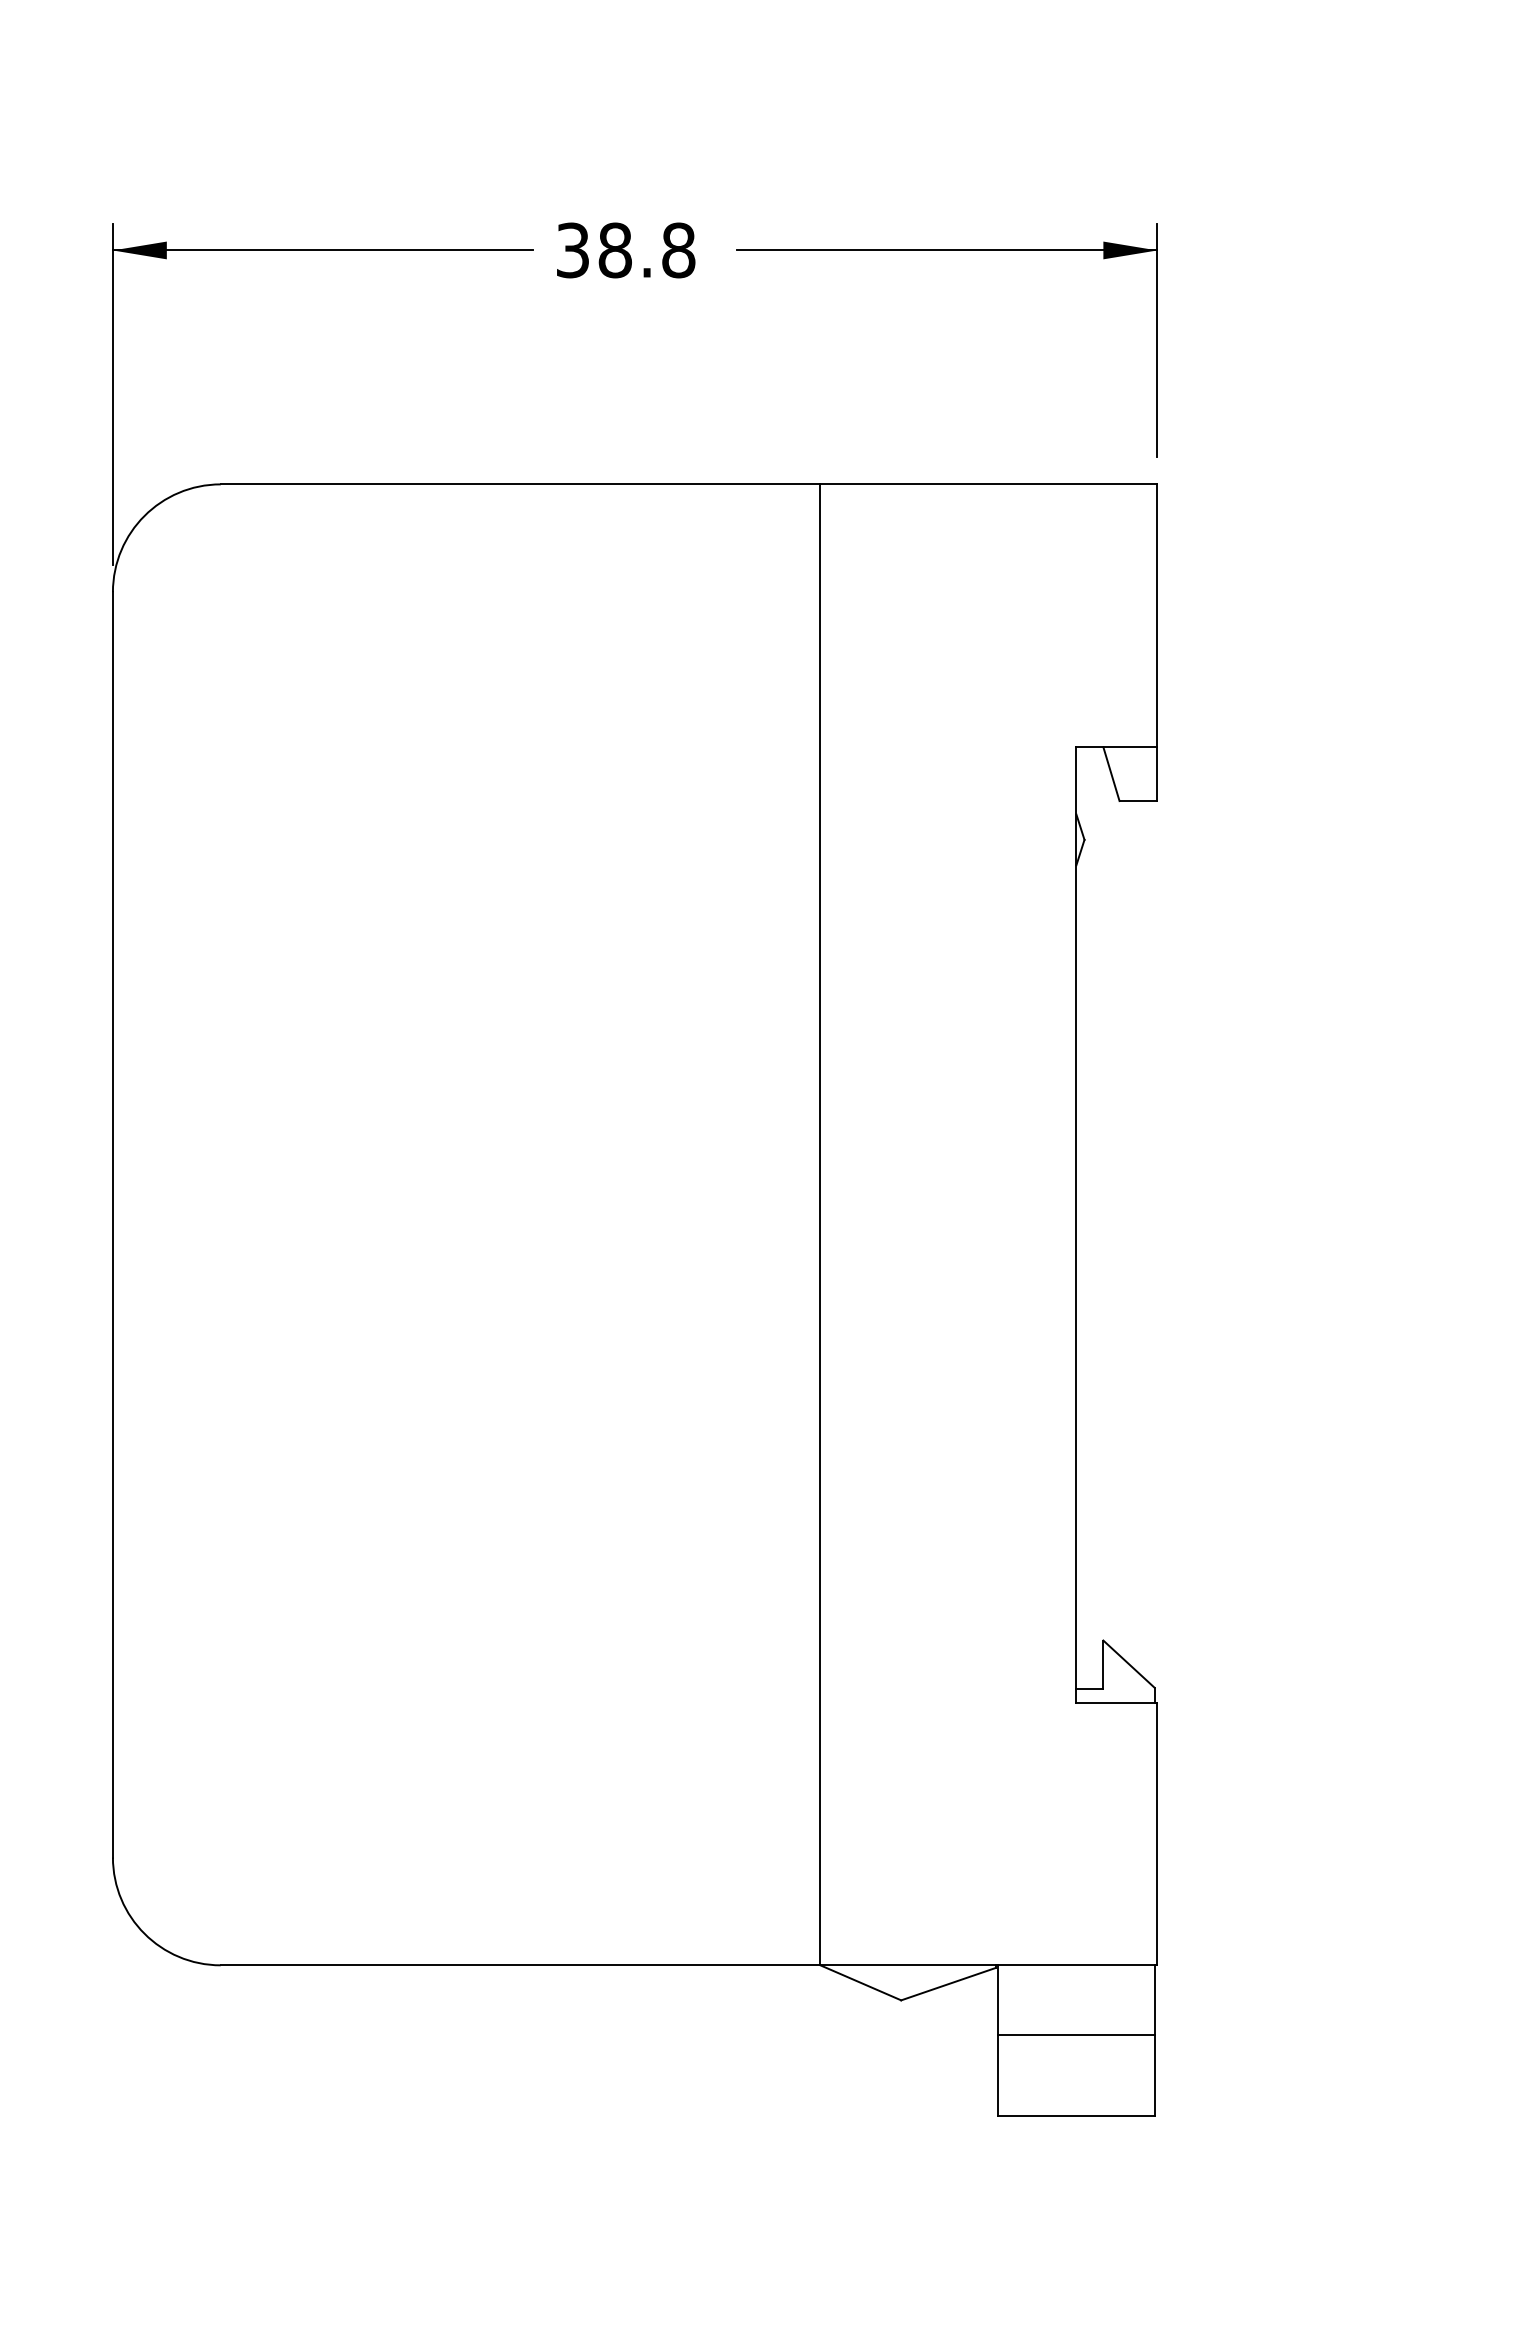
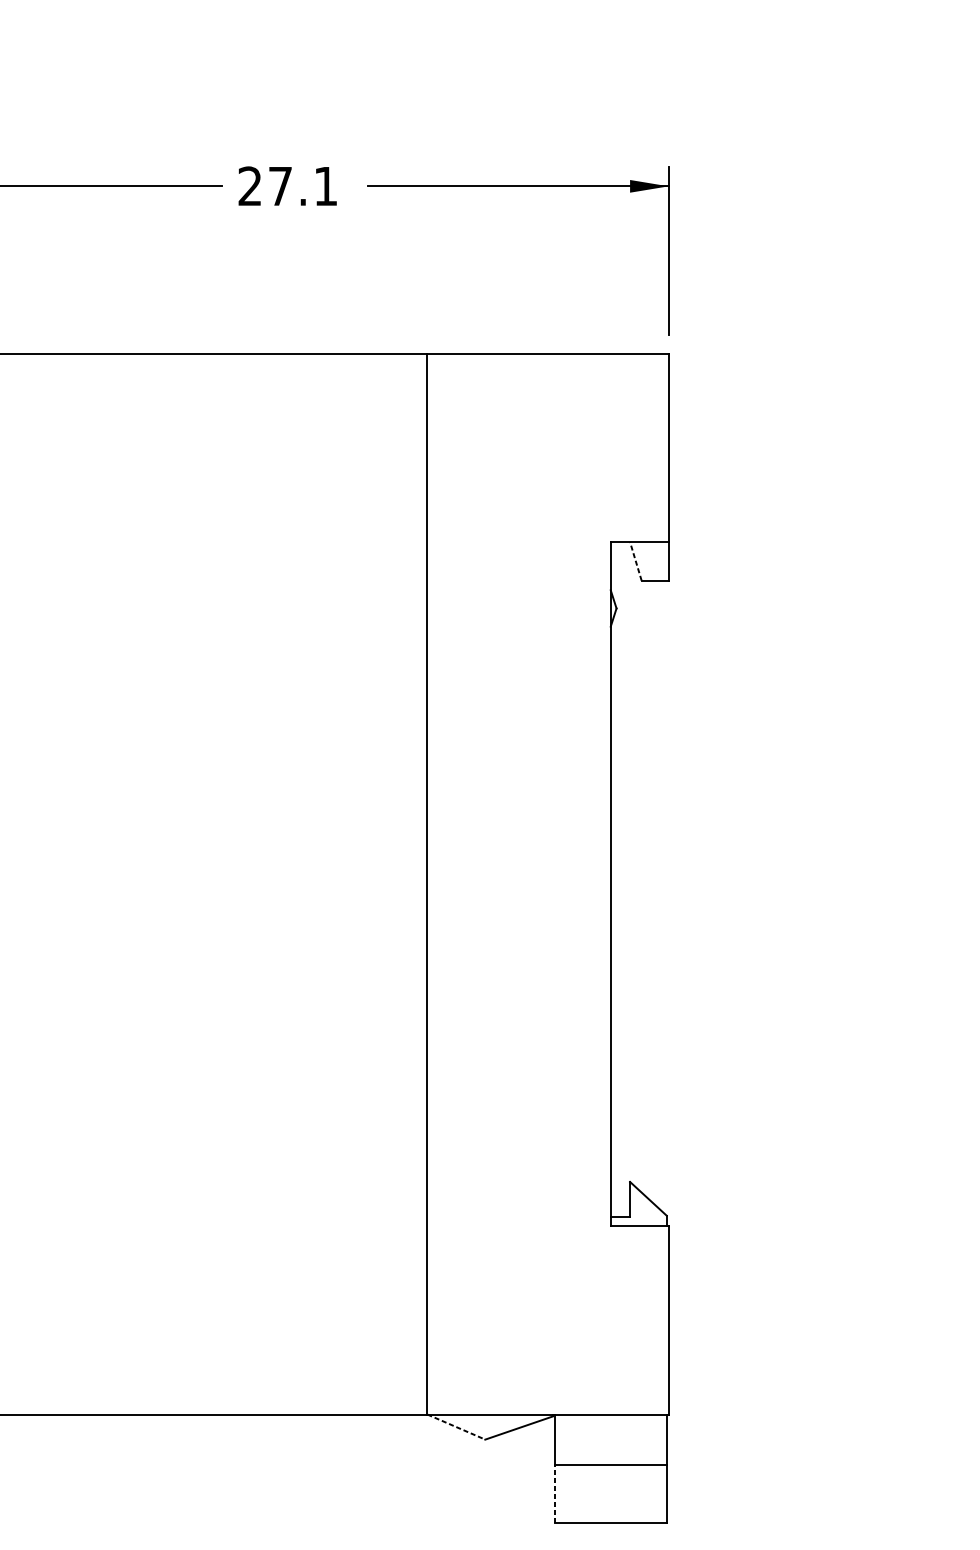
text: (625, 250) -> (287, 186), 38.8 -> 27.1
line: (1111, 773) -> (635, 560), solid -> dashed
line: (861, 1983) -> (456, 1427), solid -> dashed
line: (998, 2075) -> (554, 1493), solid -> dashed

